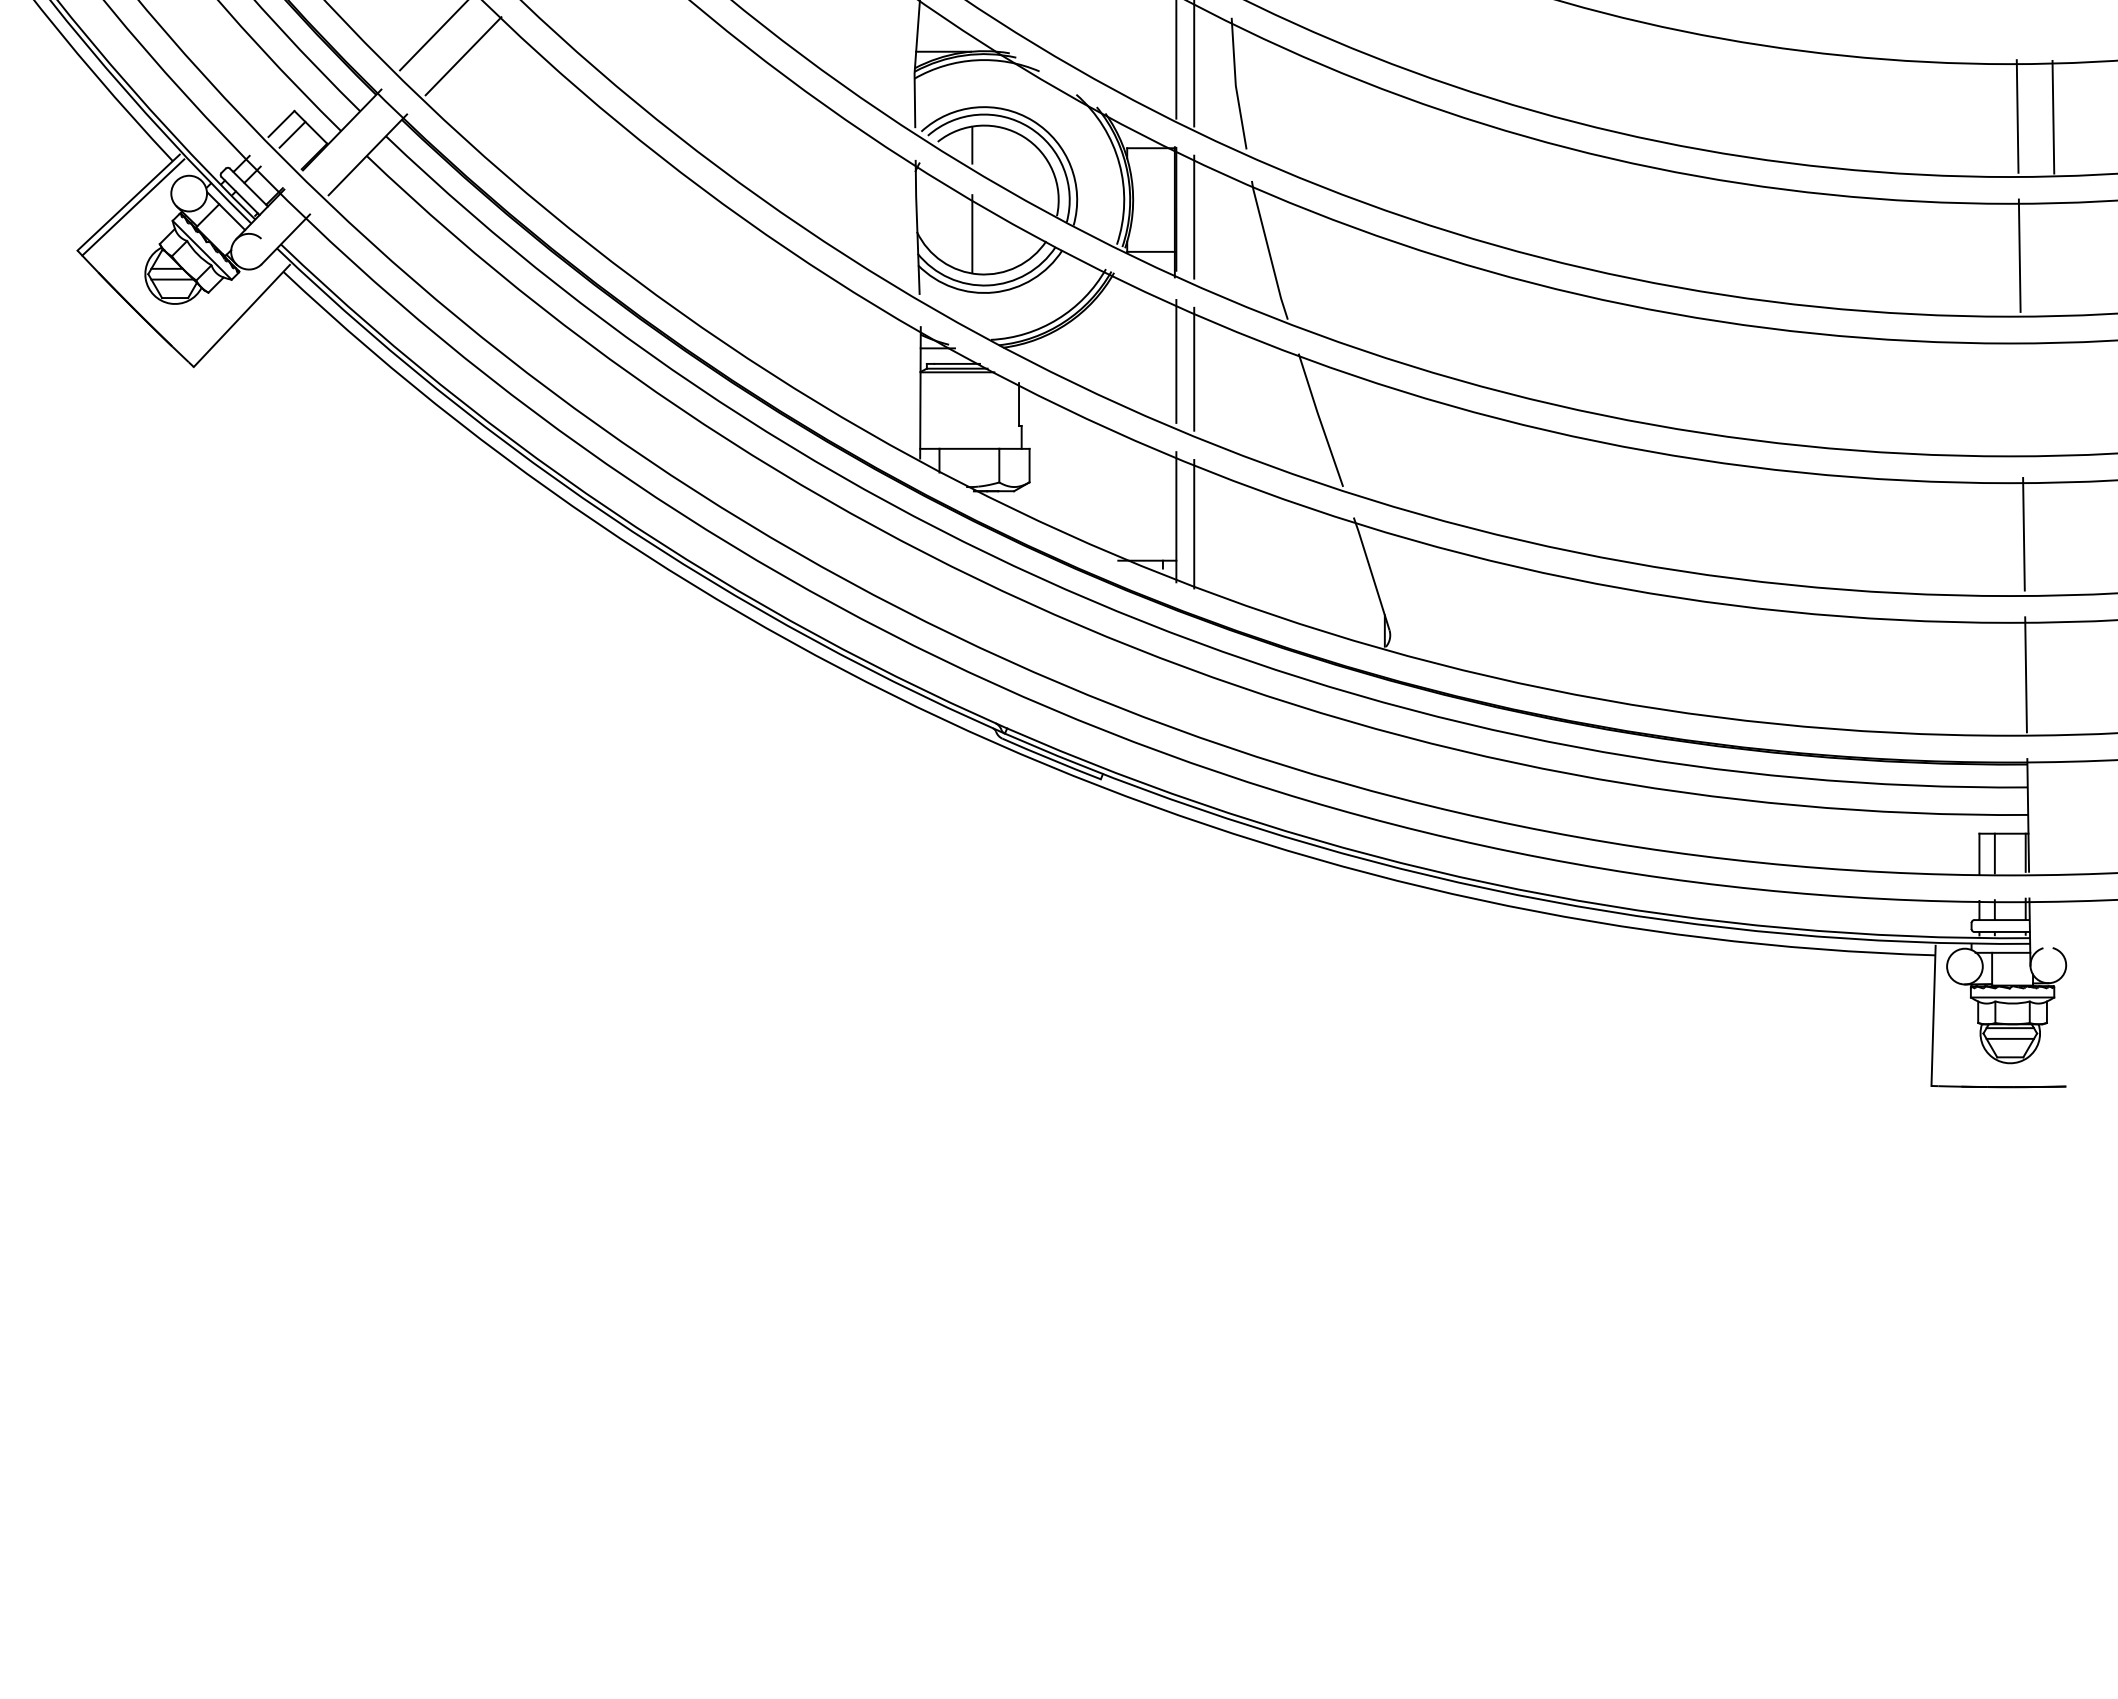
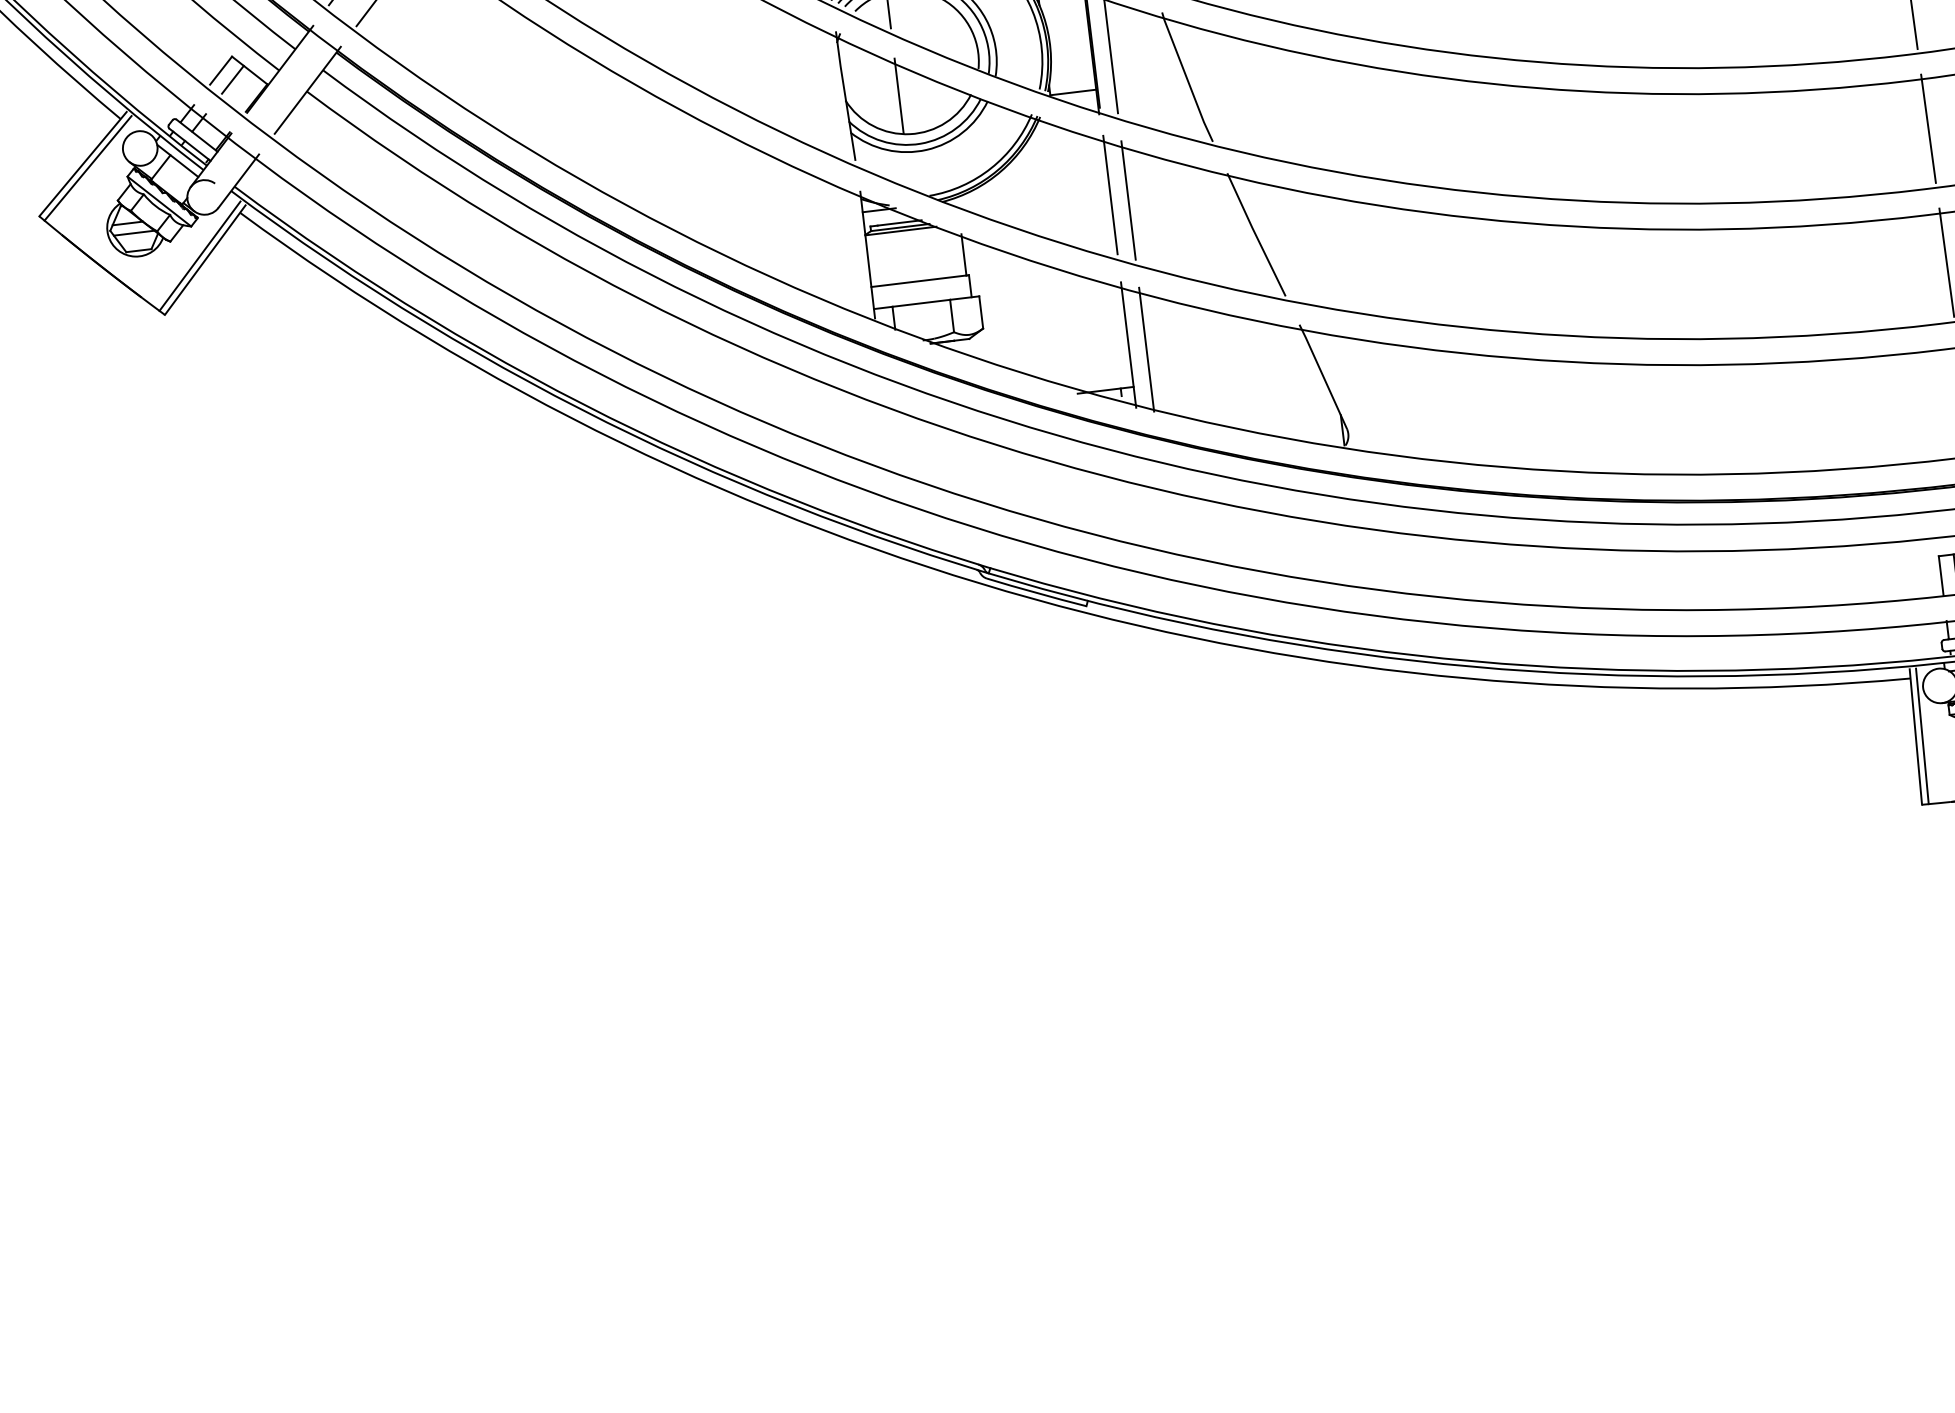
line: (236, 311) -> (199, 256), added
line: (2021, 394) -> (1928, 128), added
line: (969, 425) -> (918, 280), added
line: (1940, 1015) -> (1922, 735), added

